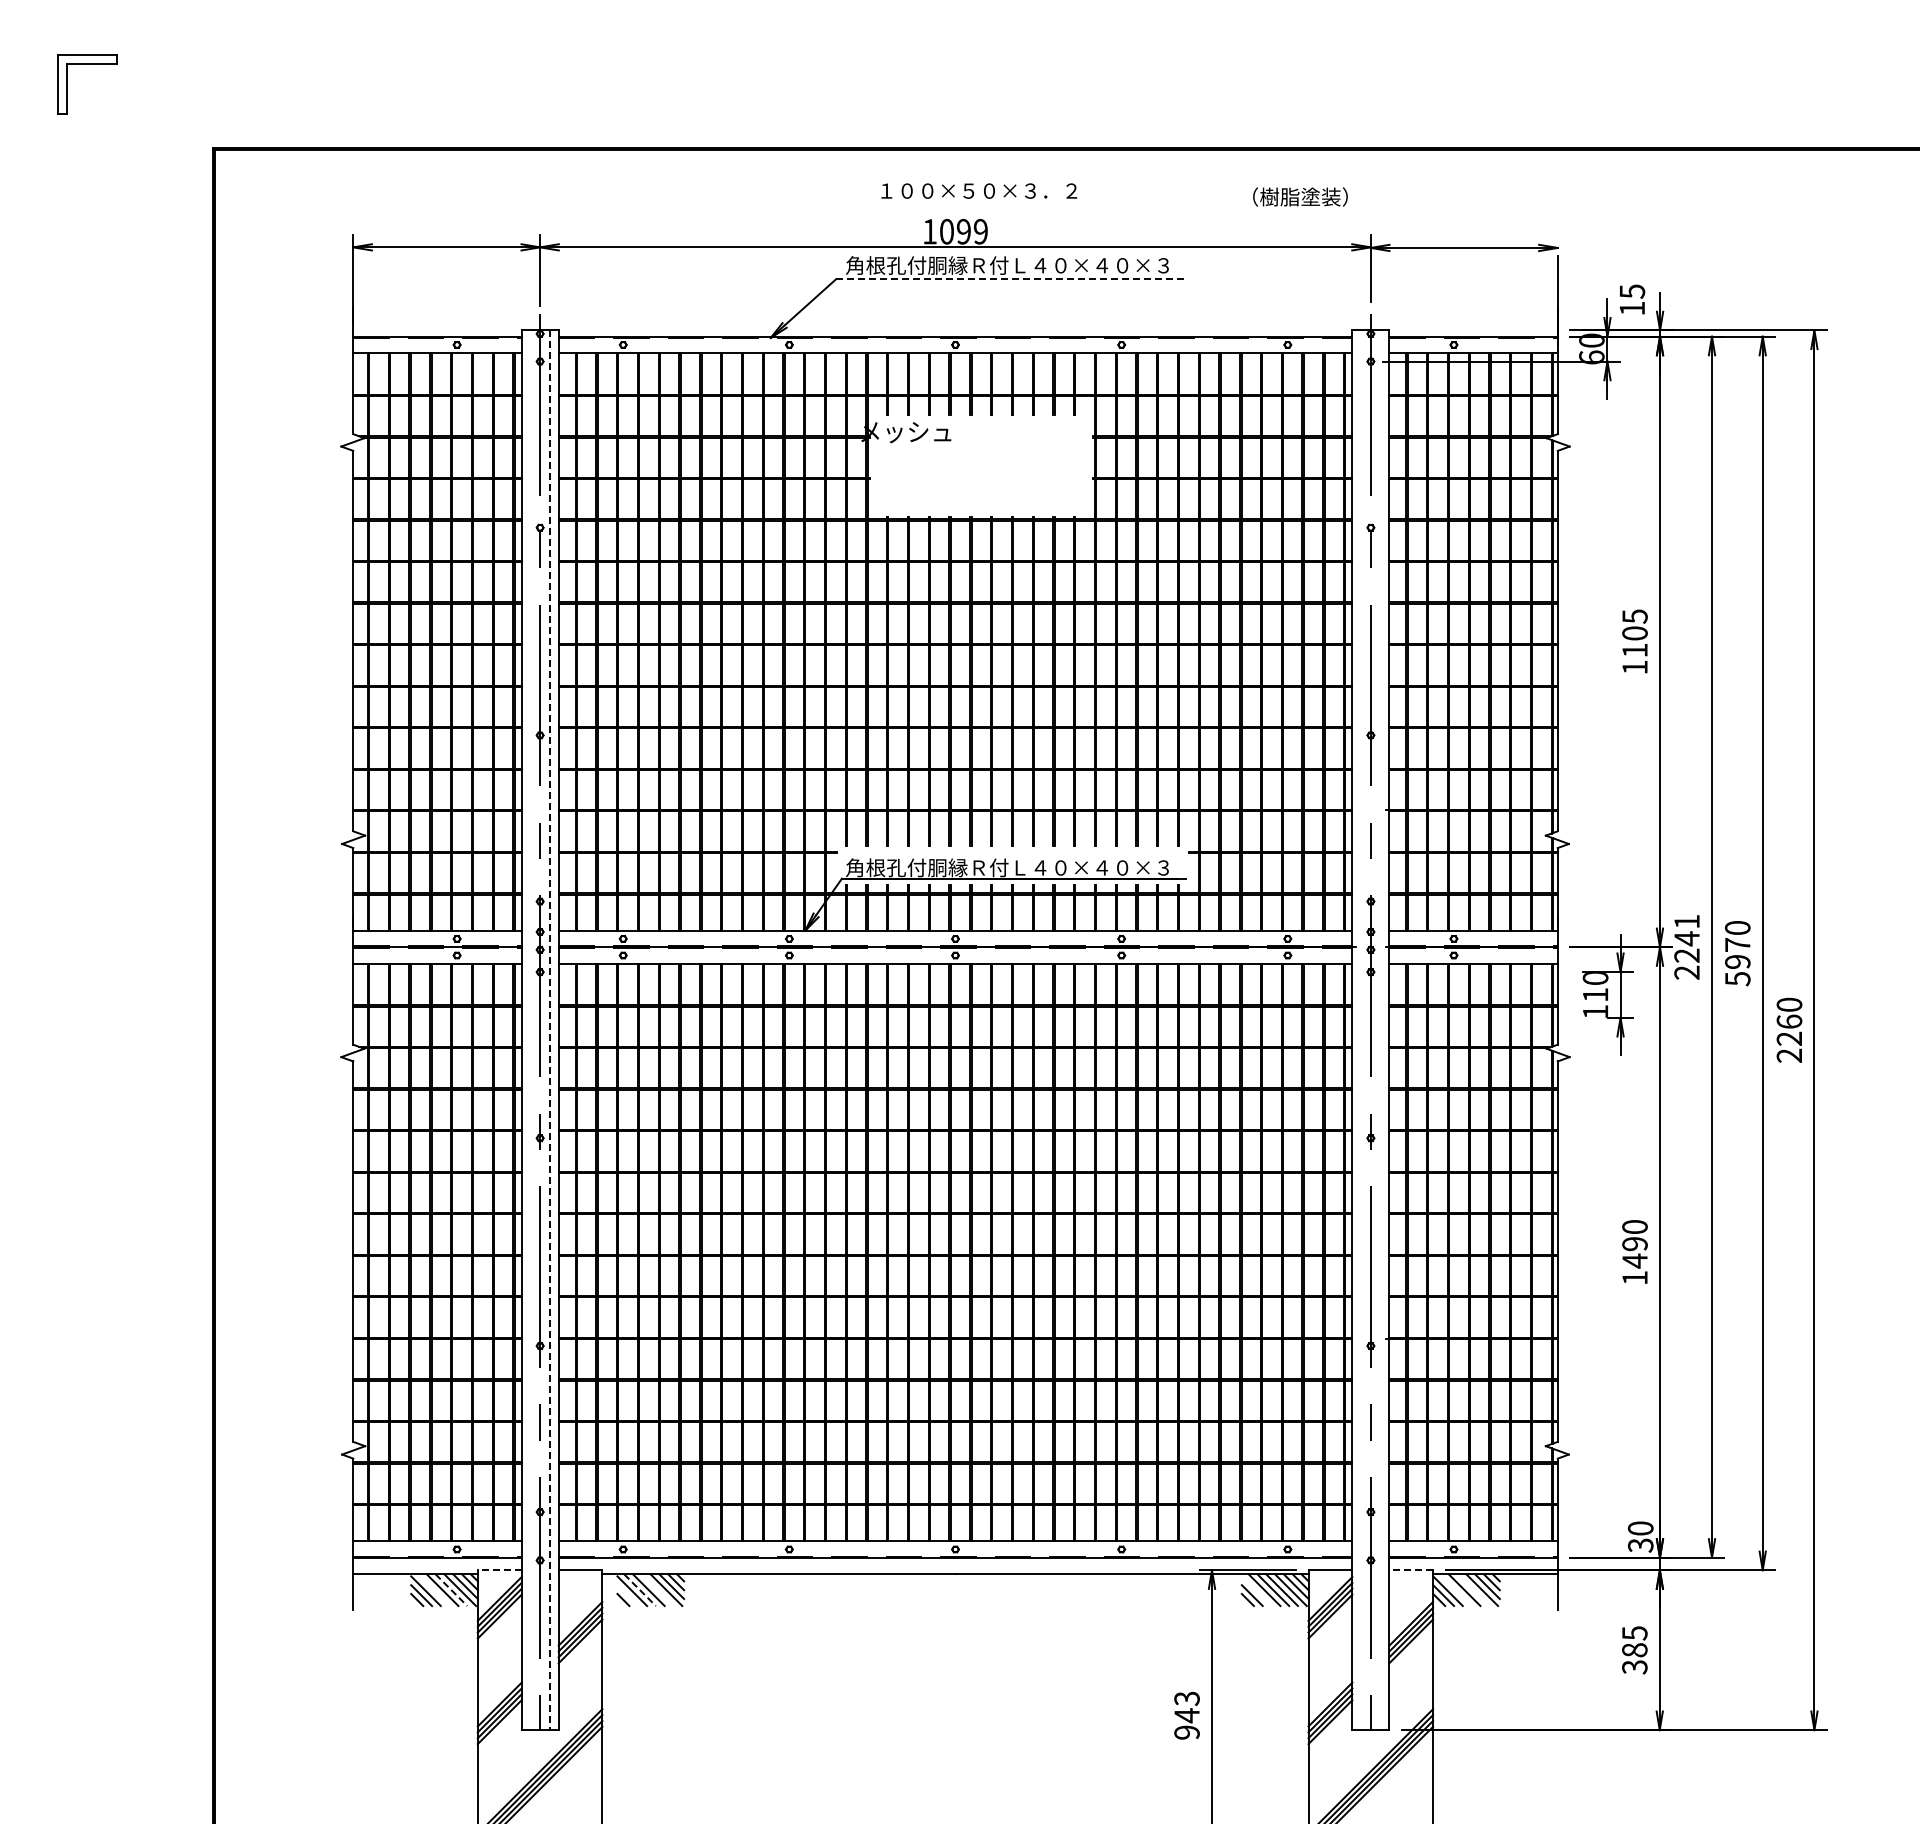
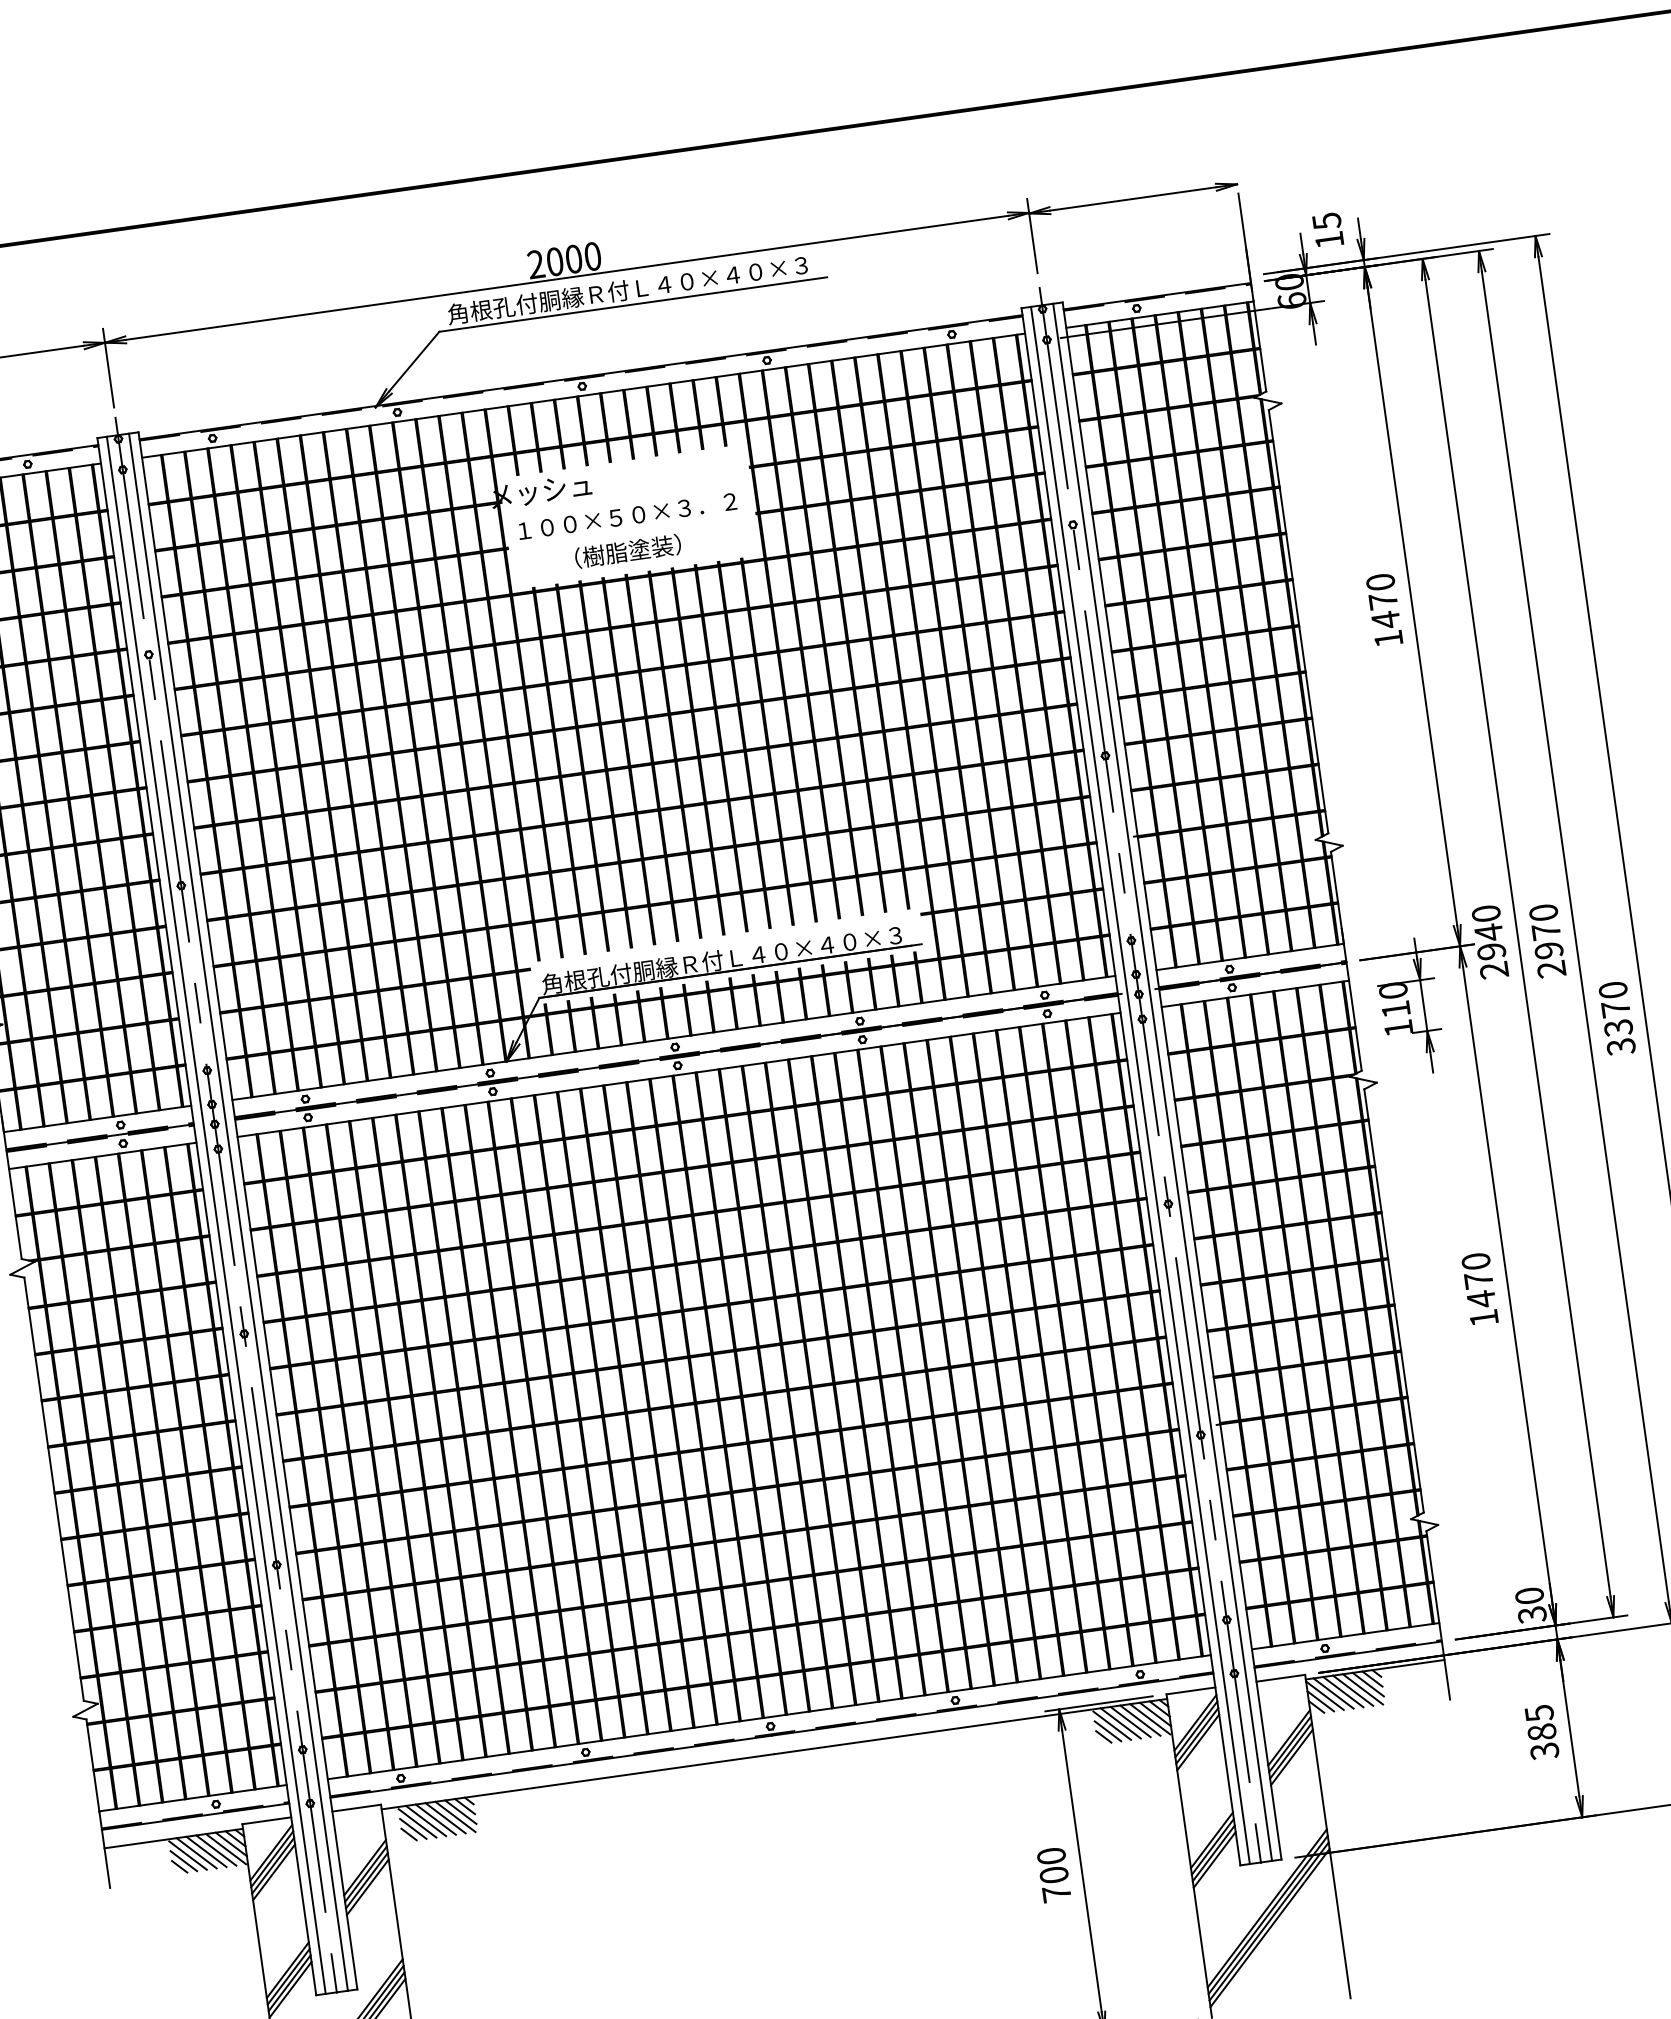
text: (979, 190) -> (627, 515), moved
text: (1300, 196) -> (628, 550), moved
text: (955, 231) -> (564, 260), 1099 -> 2000
line: (1011, 279) -> (634, 304), dashed -> solid
text: (1634, 633) -> (1382, 601), 1105 -> 1470
text: (1686, 938) -> (1488, 932), 2241 -> 2940
text: (1737, 979) -> (1551, 970), 5970 -> 2970
line: (530, 1030) -> (216, 1215), added
line: (550, 1030) -> (238, 1212), dashed -> solid
line: (1360, 1030) -> (1140, 1085), added
line: (1380, 1030) -> (1162, 1082), added
text: (1789, 1038) -> (1618, 1027), 2260 -> 3370
text: (1634, 1244) -> (1478, 1280), 1490 -> 1470
line: (499, 1570) -> (266, 1821), dashed -> solid
line: (1411, 1570) -> (1281, 1678), dashed -> solid
line: (433, 1590) -> (196, 1853), added
line: (451, 1590) -> (216, 1850), dashed -> solid
line: (640, 1590) -> (426, 1821), dashed -> solid
line: (657, 1590) -> (445, 1818), added
line: (1455, 1590) -> (1333, 1693), added
line: (1473, 1590) -> (1353, 1691), added
line: (1256, 1591) -> (1112, 1726), added
line: (627, 1595) -> (412, 1828), added
text: (1186, 1715) -> (1053, 1874), 943 -> 700

